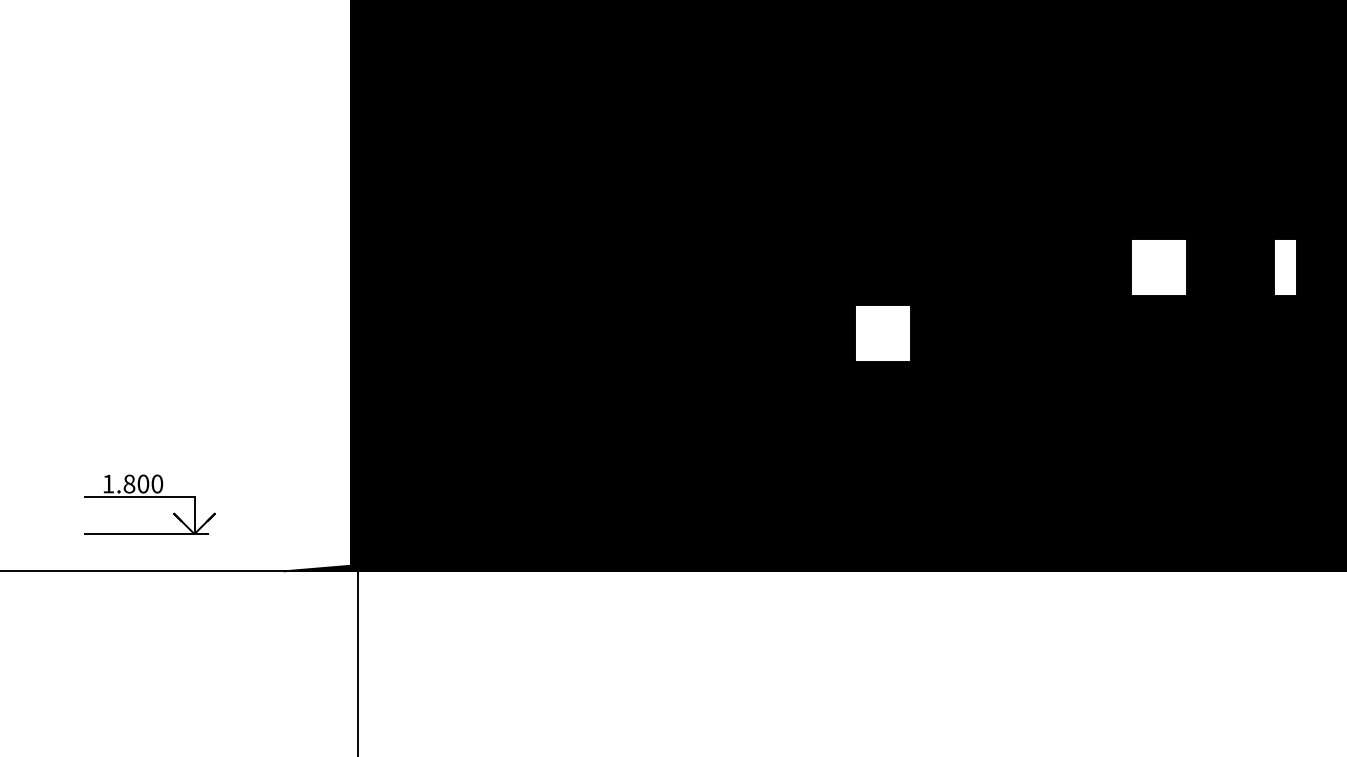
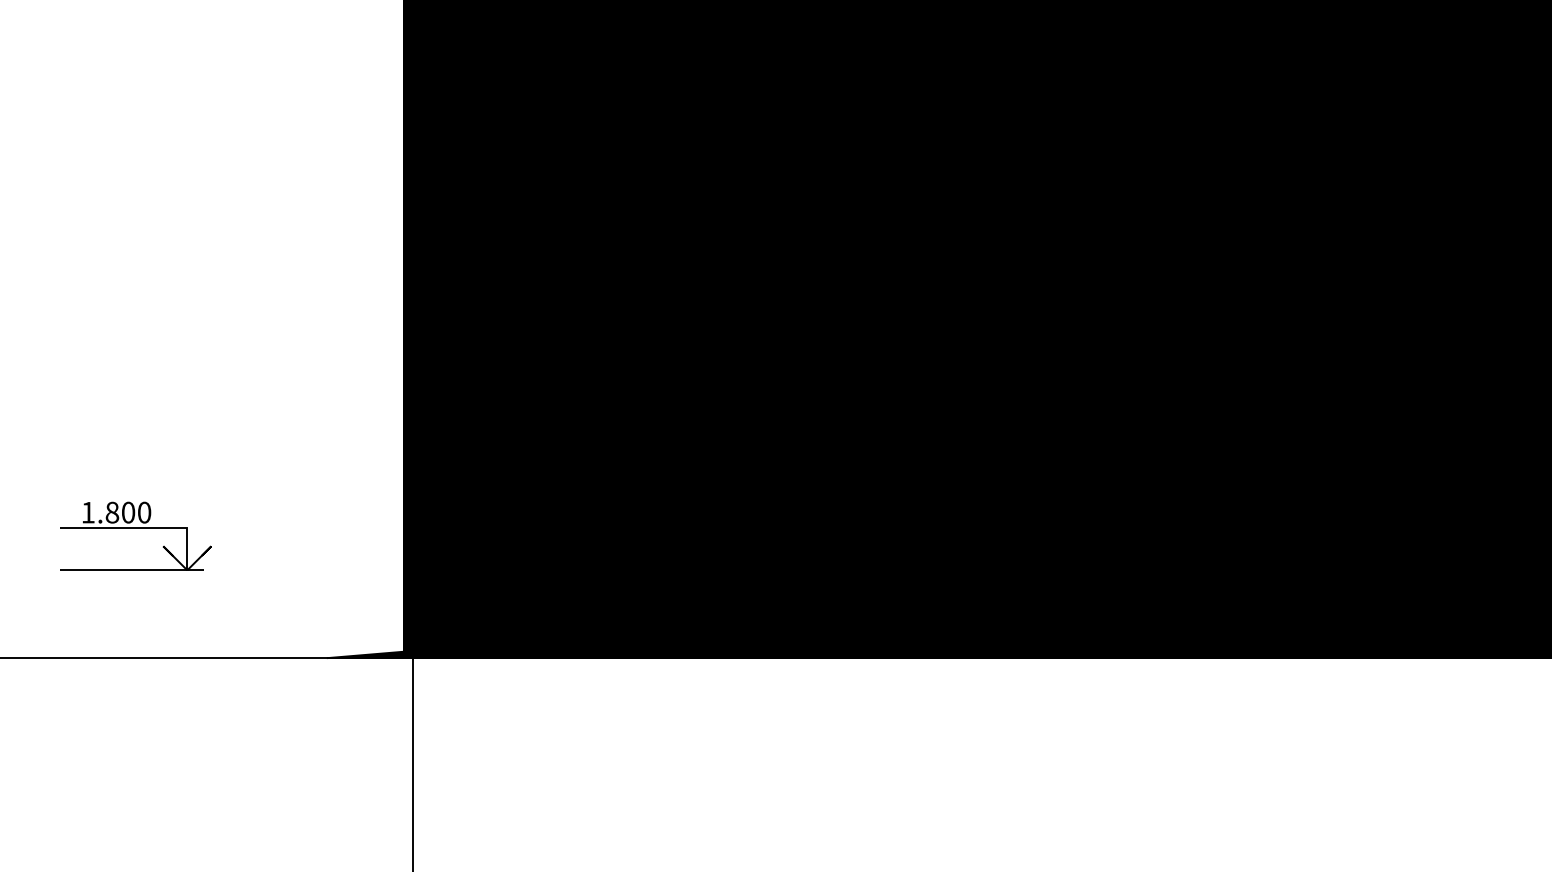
fill: (1158, 267) -> (1334, 308), added
fill: (1285, 267) -> (1481, 308), added
fill: (882, 333) -> (1016, 384), added
part: (149, 497) -> (135, 528), moved

